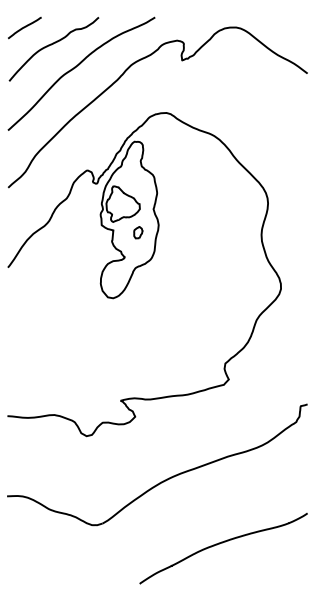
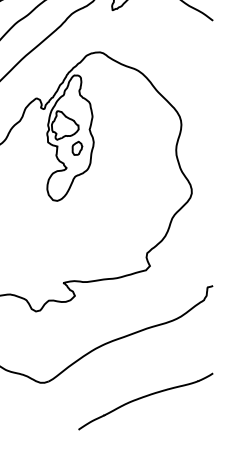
part: (138, 232) -> (77, 148), size x1.43

